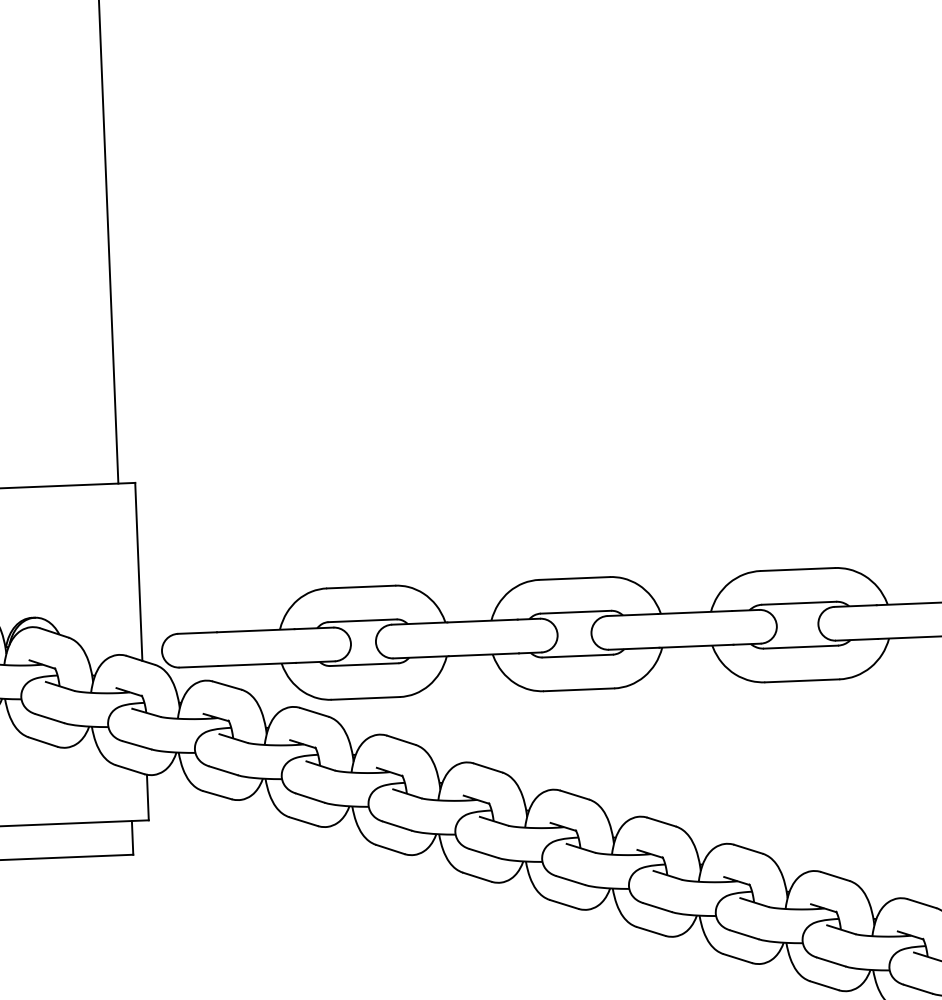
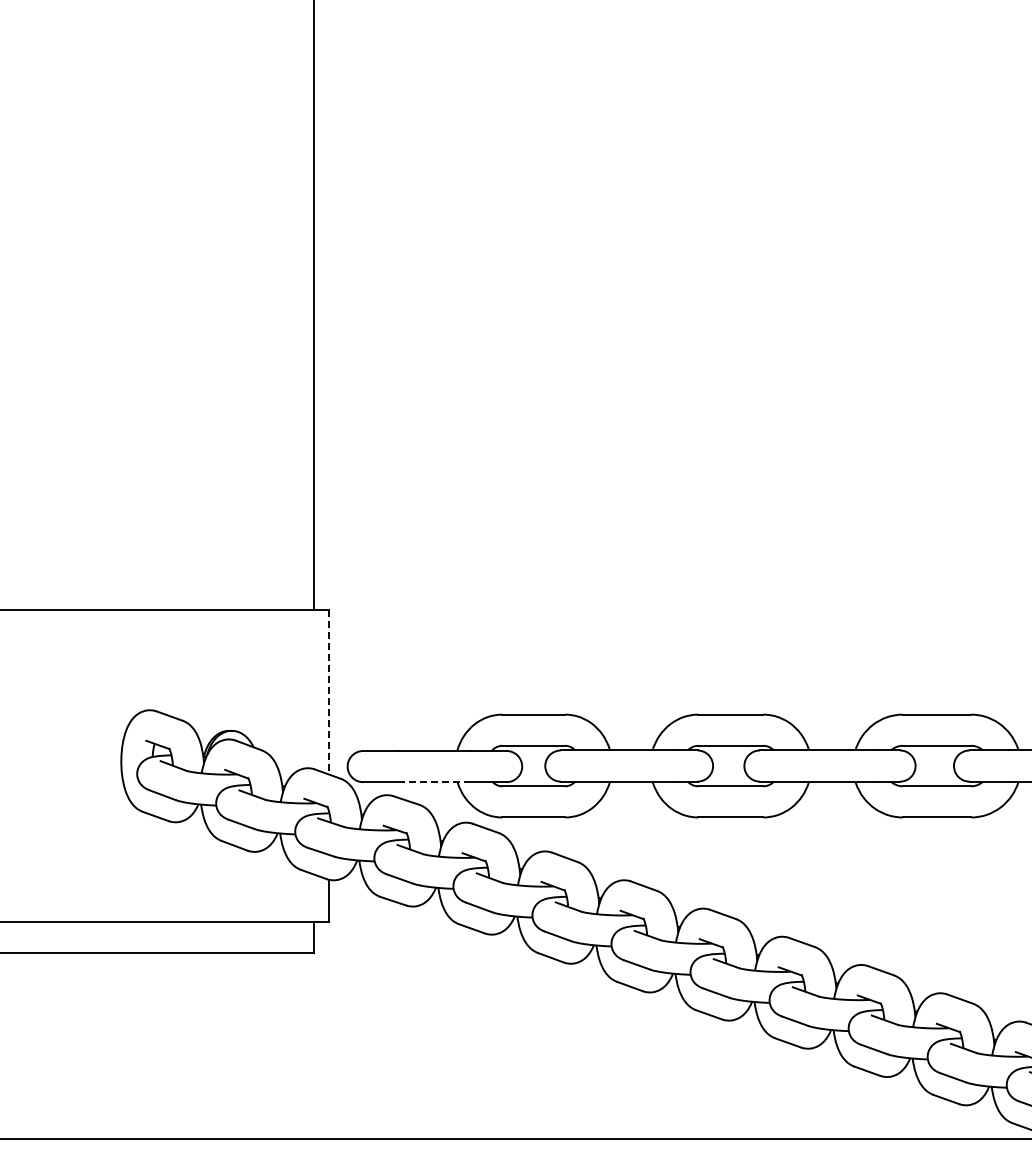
line: (139, 571) -> (329, 692), solid -> dashed
line: (256, 664) -> (434, 782), solid -> dashed

